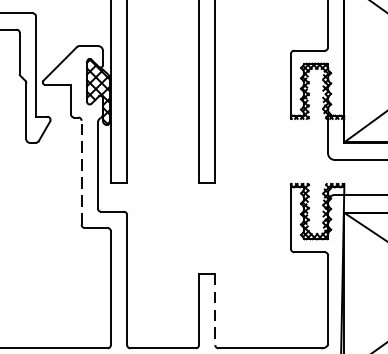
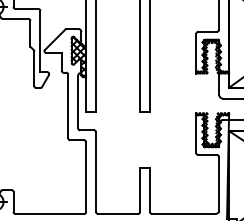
line: (82, 172) -> (68, 106), dashed -> solid
line: (216, 310) -> (150, 190), dashed -> solid

